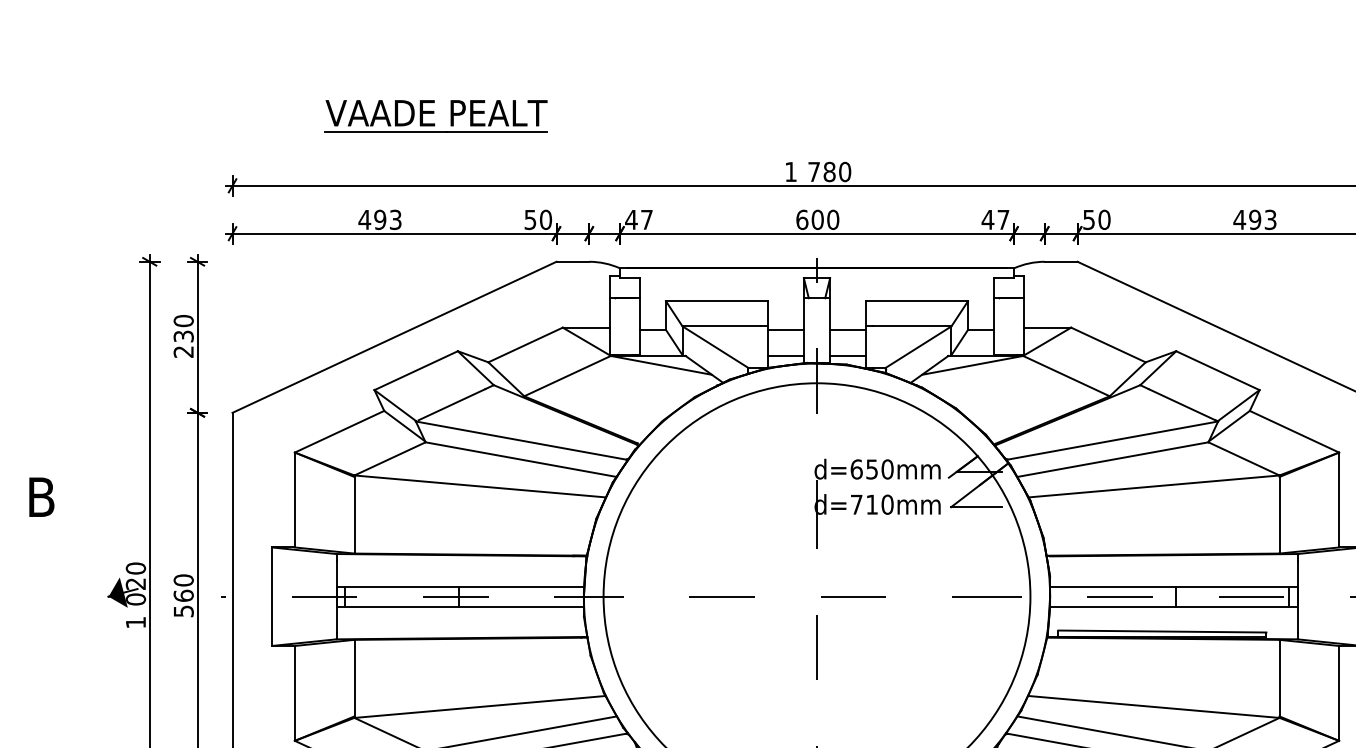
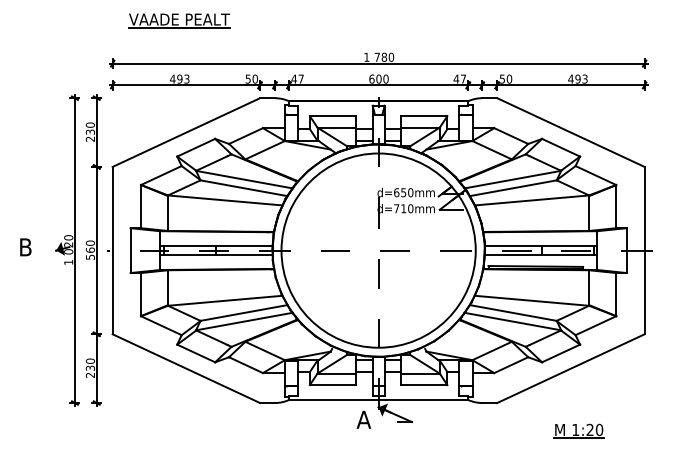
part: (436, 115) -> (179, 20), moved
text: (41, 497) -> (25, 247), moved

